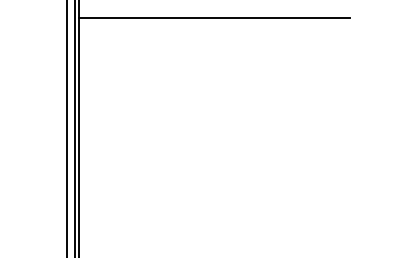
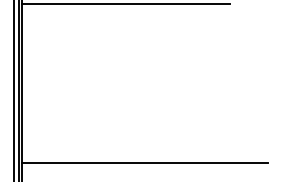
line: (239, 225) -> (145, 162), added

